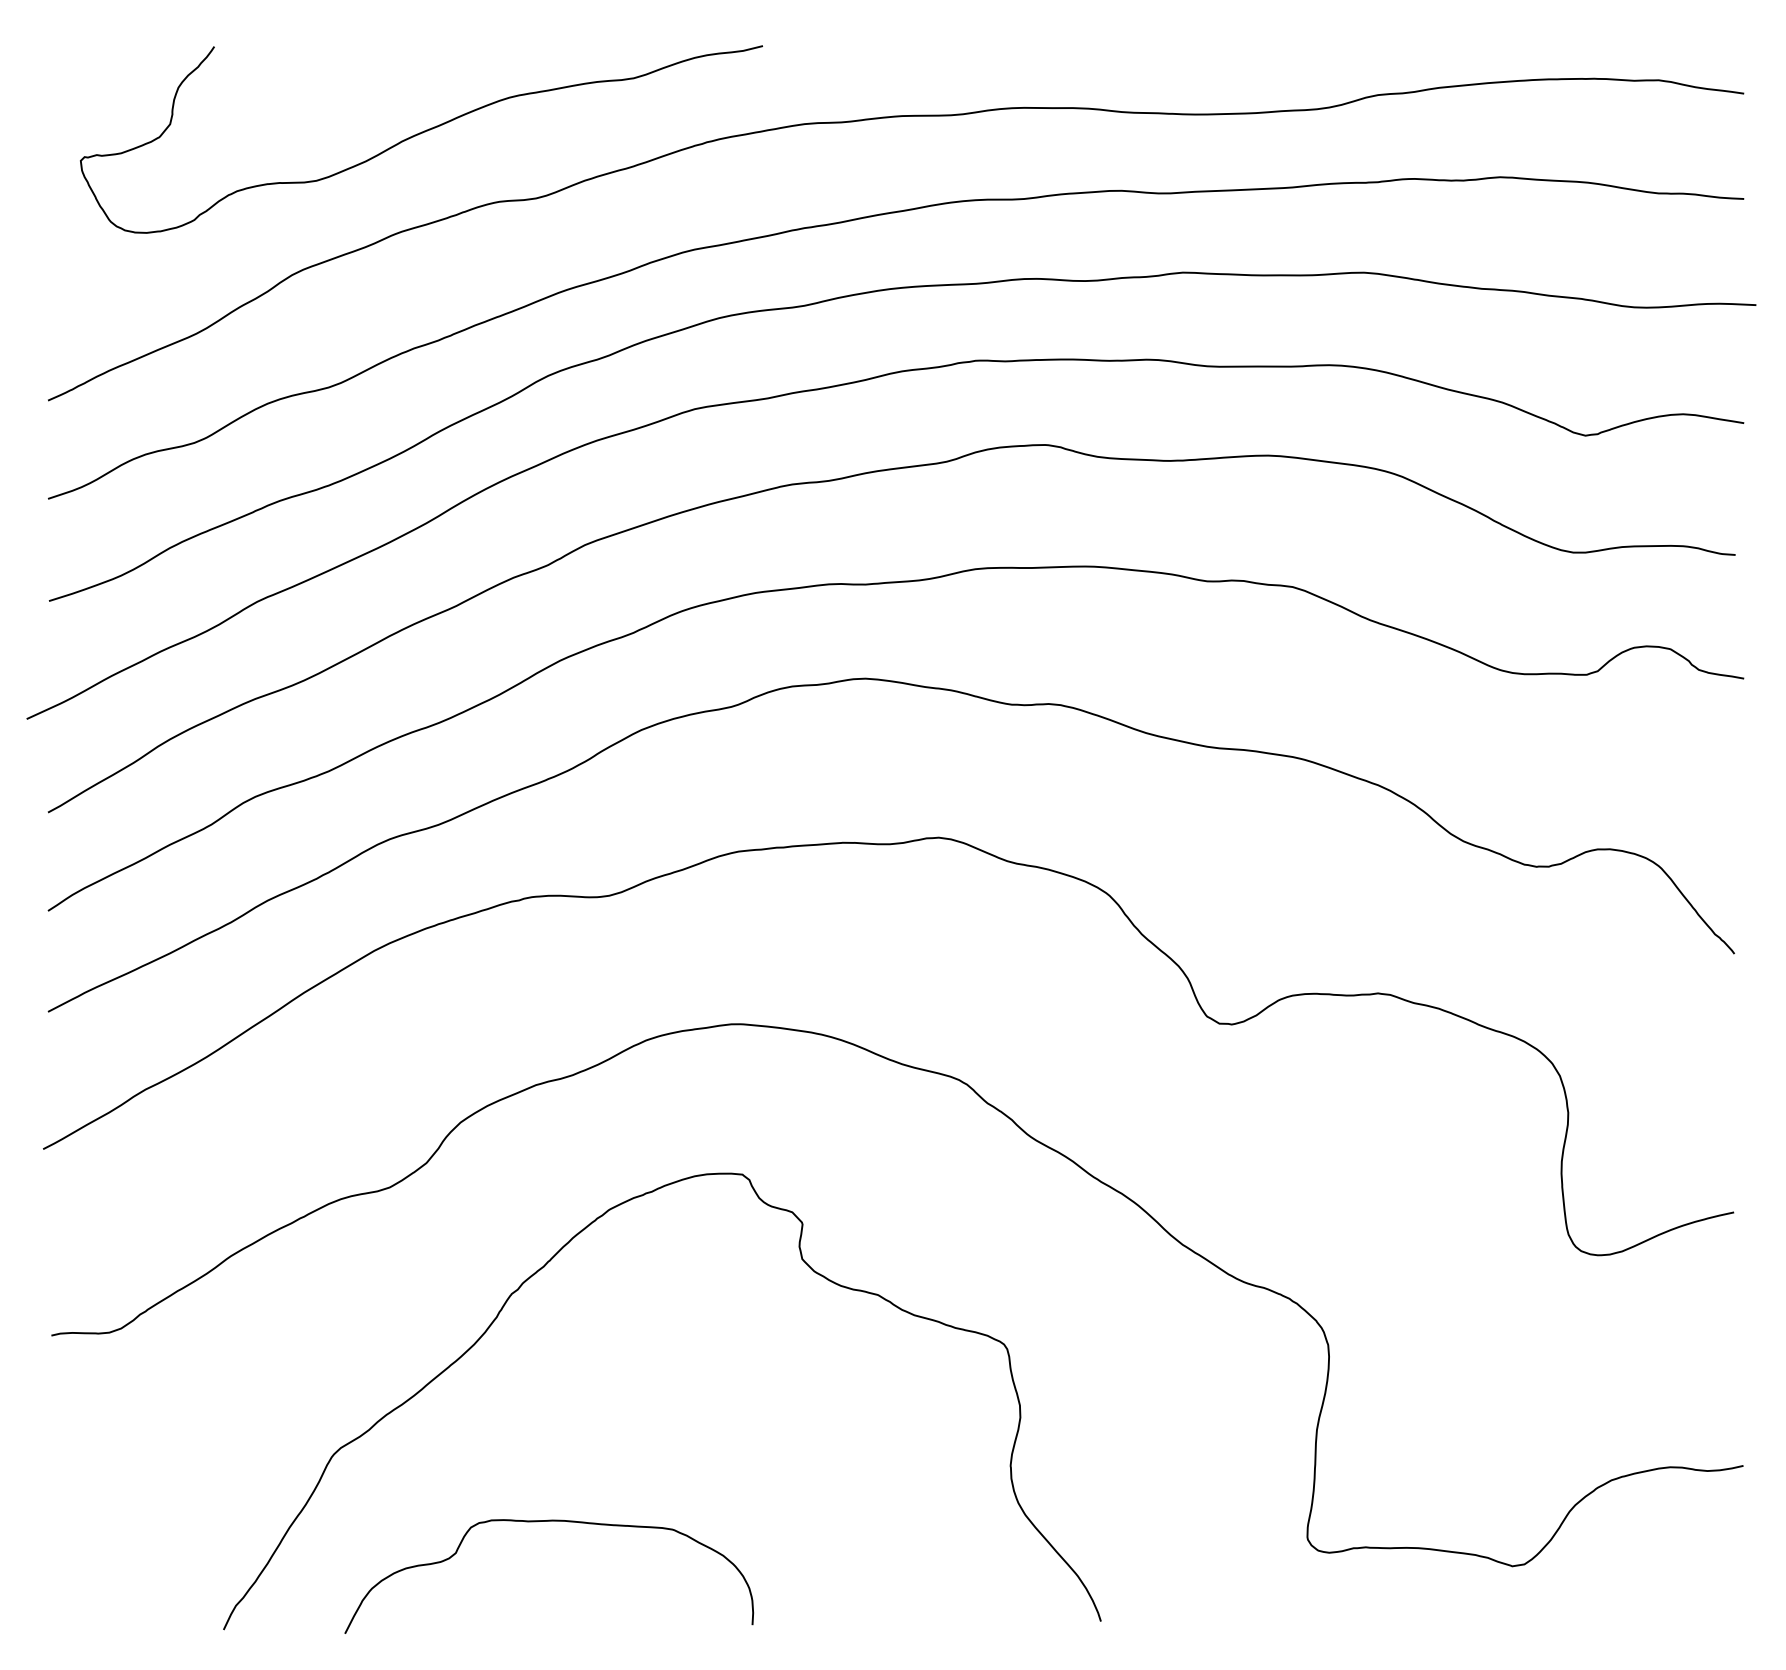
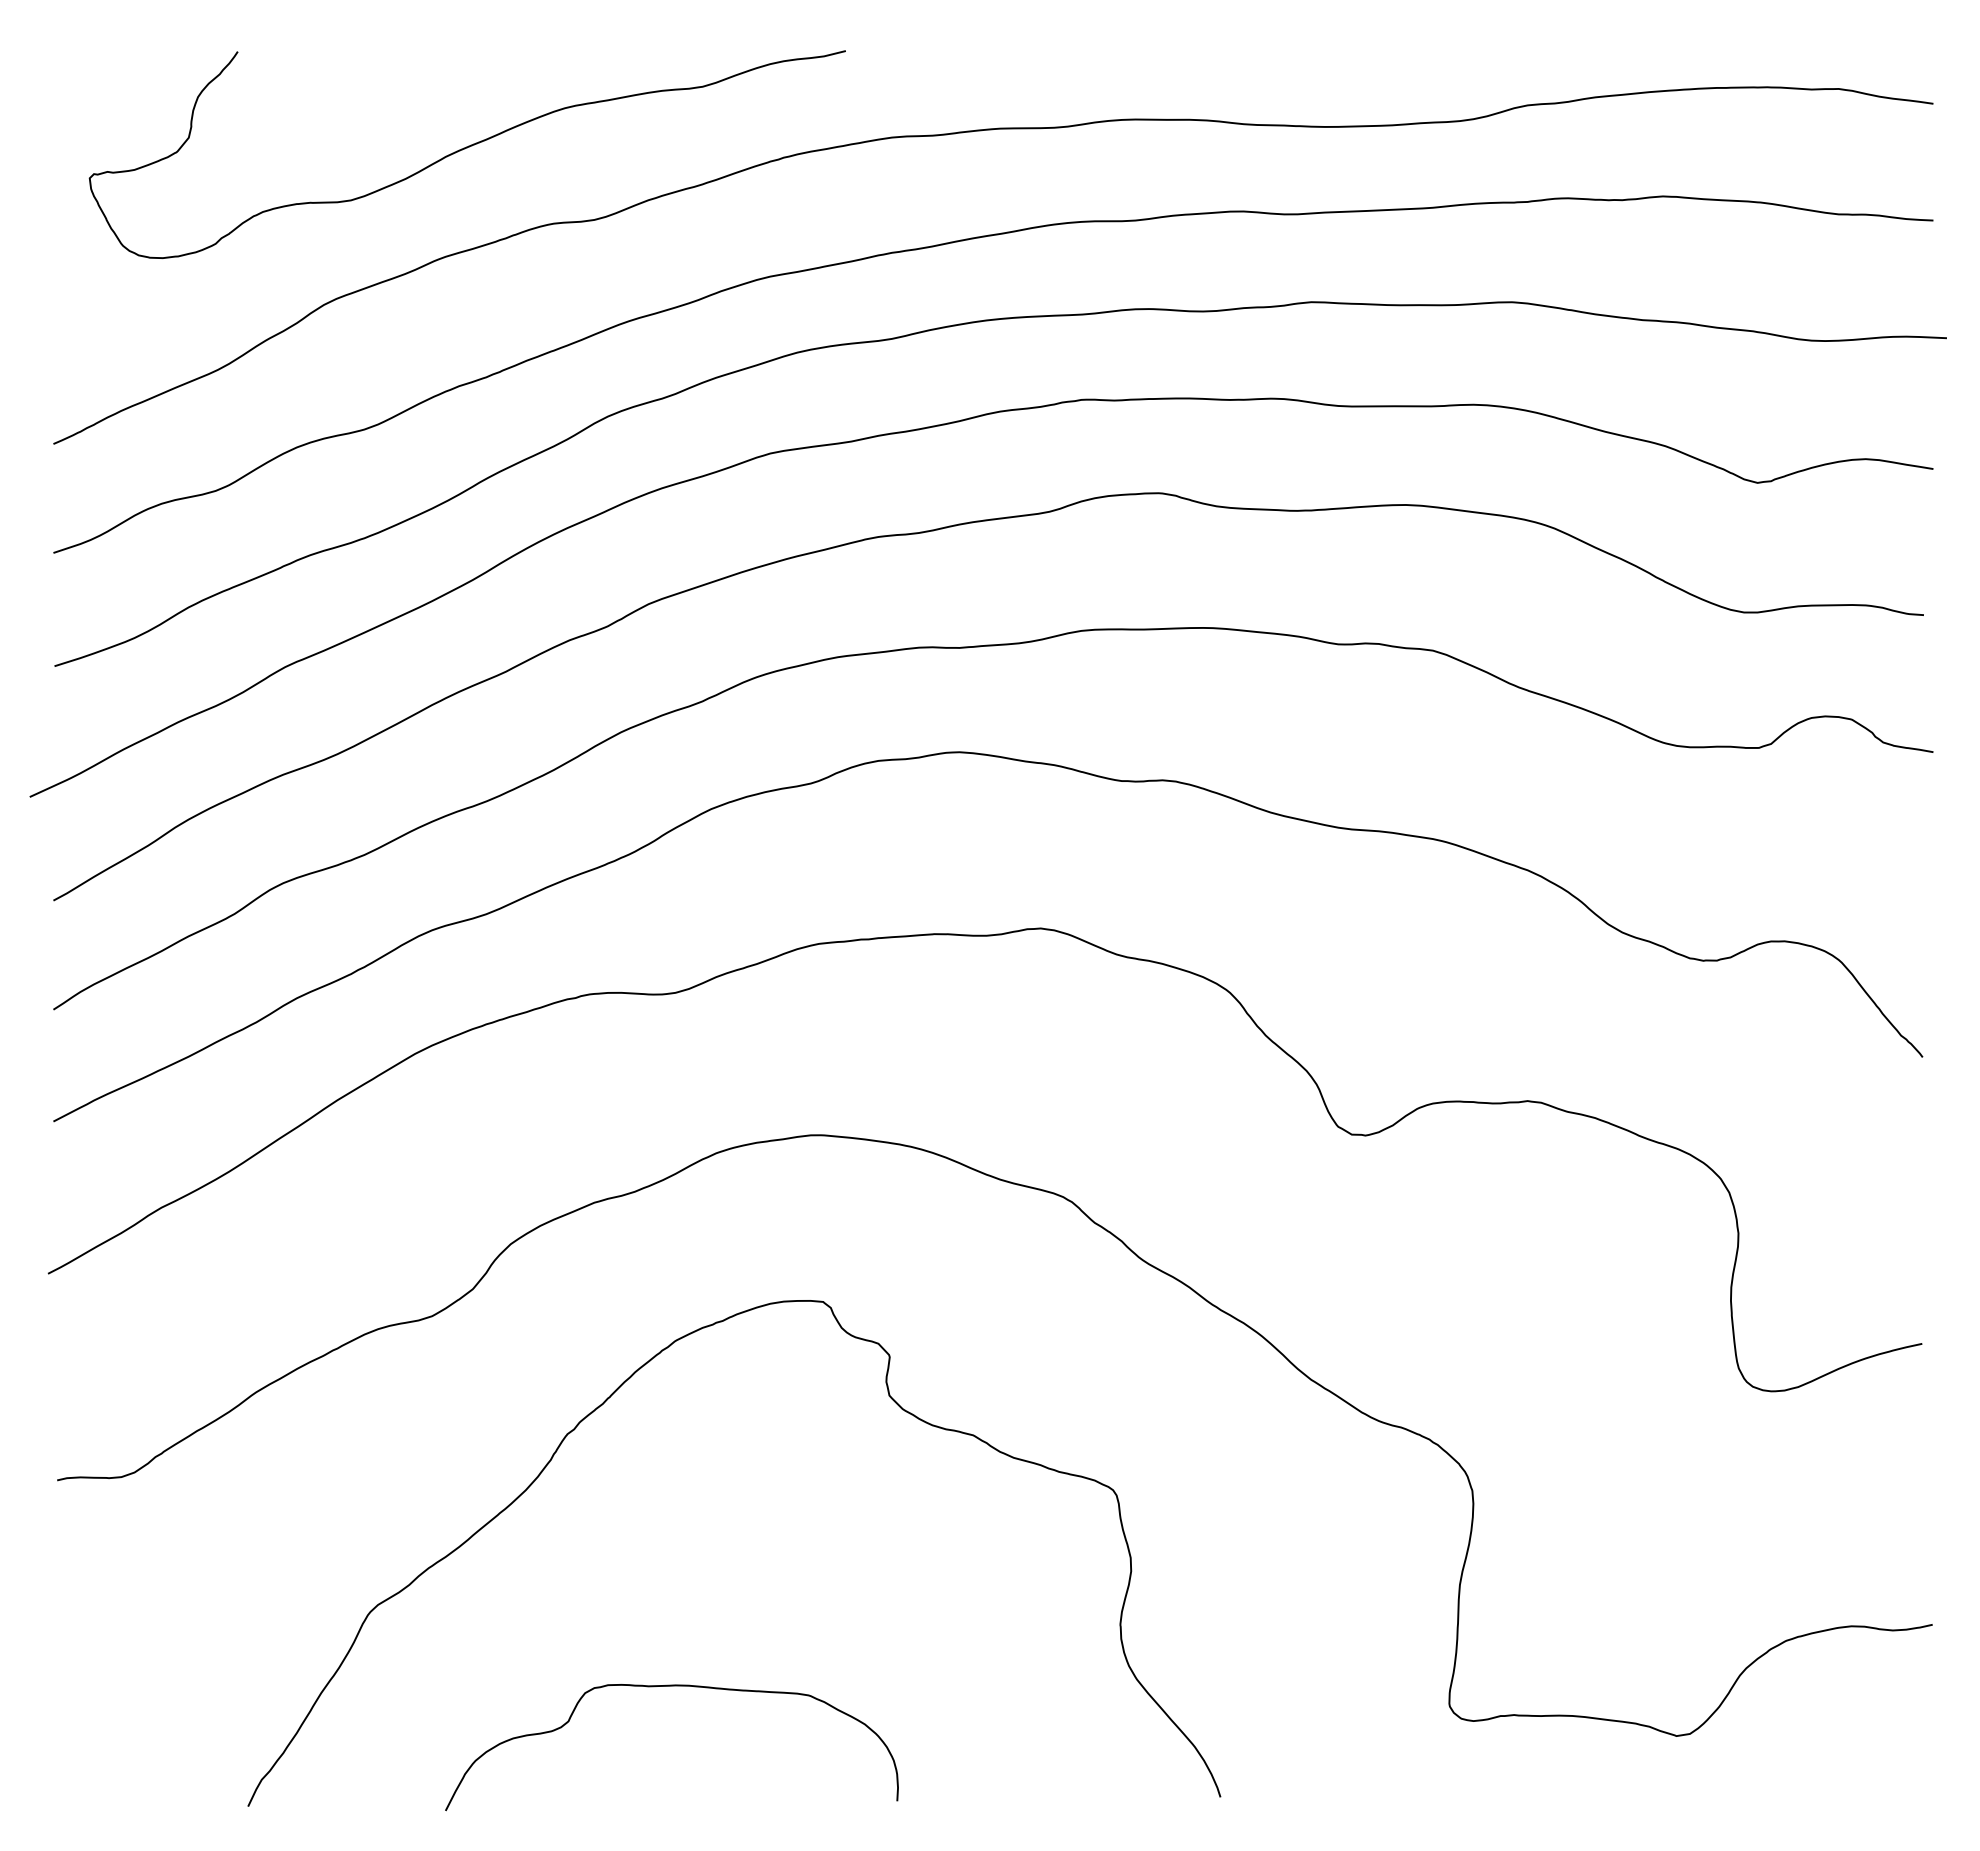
curve: (548, 1521) -> (671, 1686), moved

